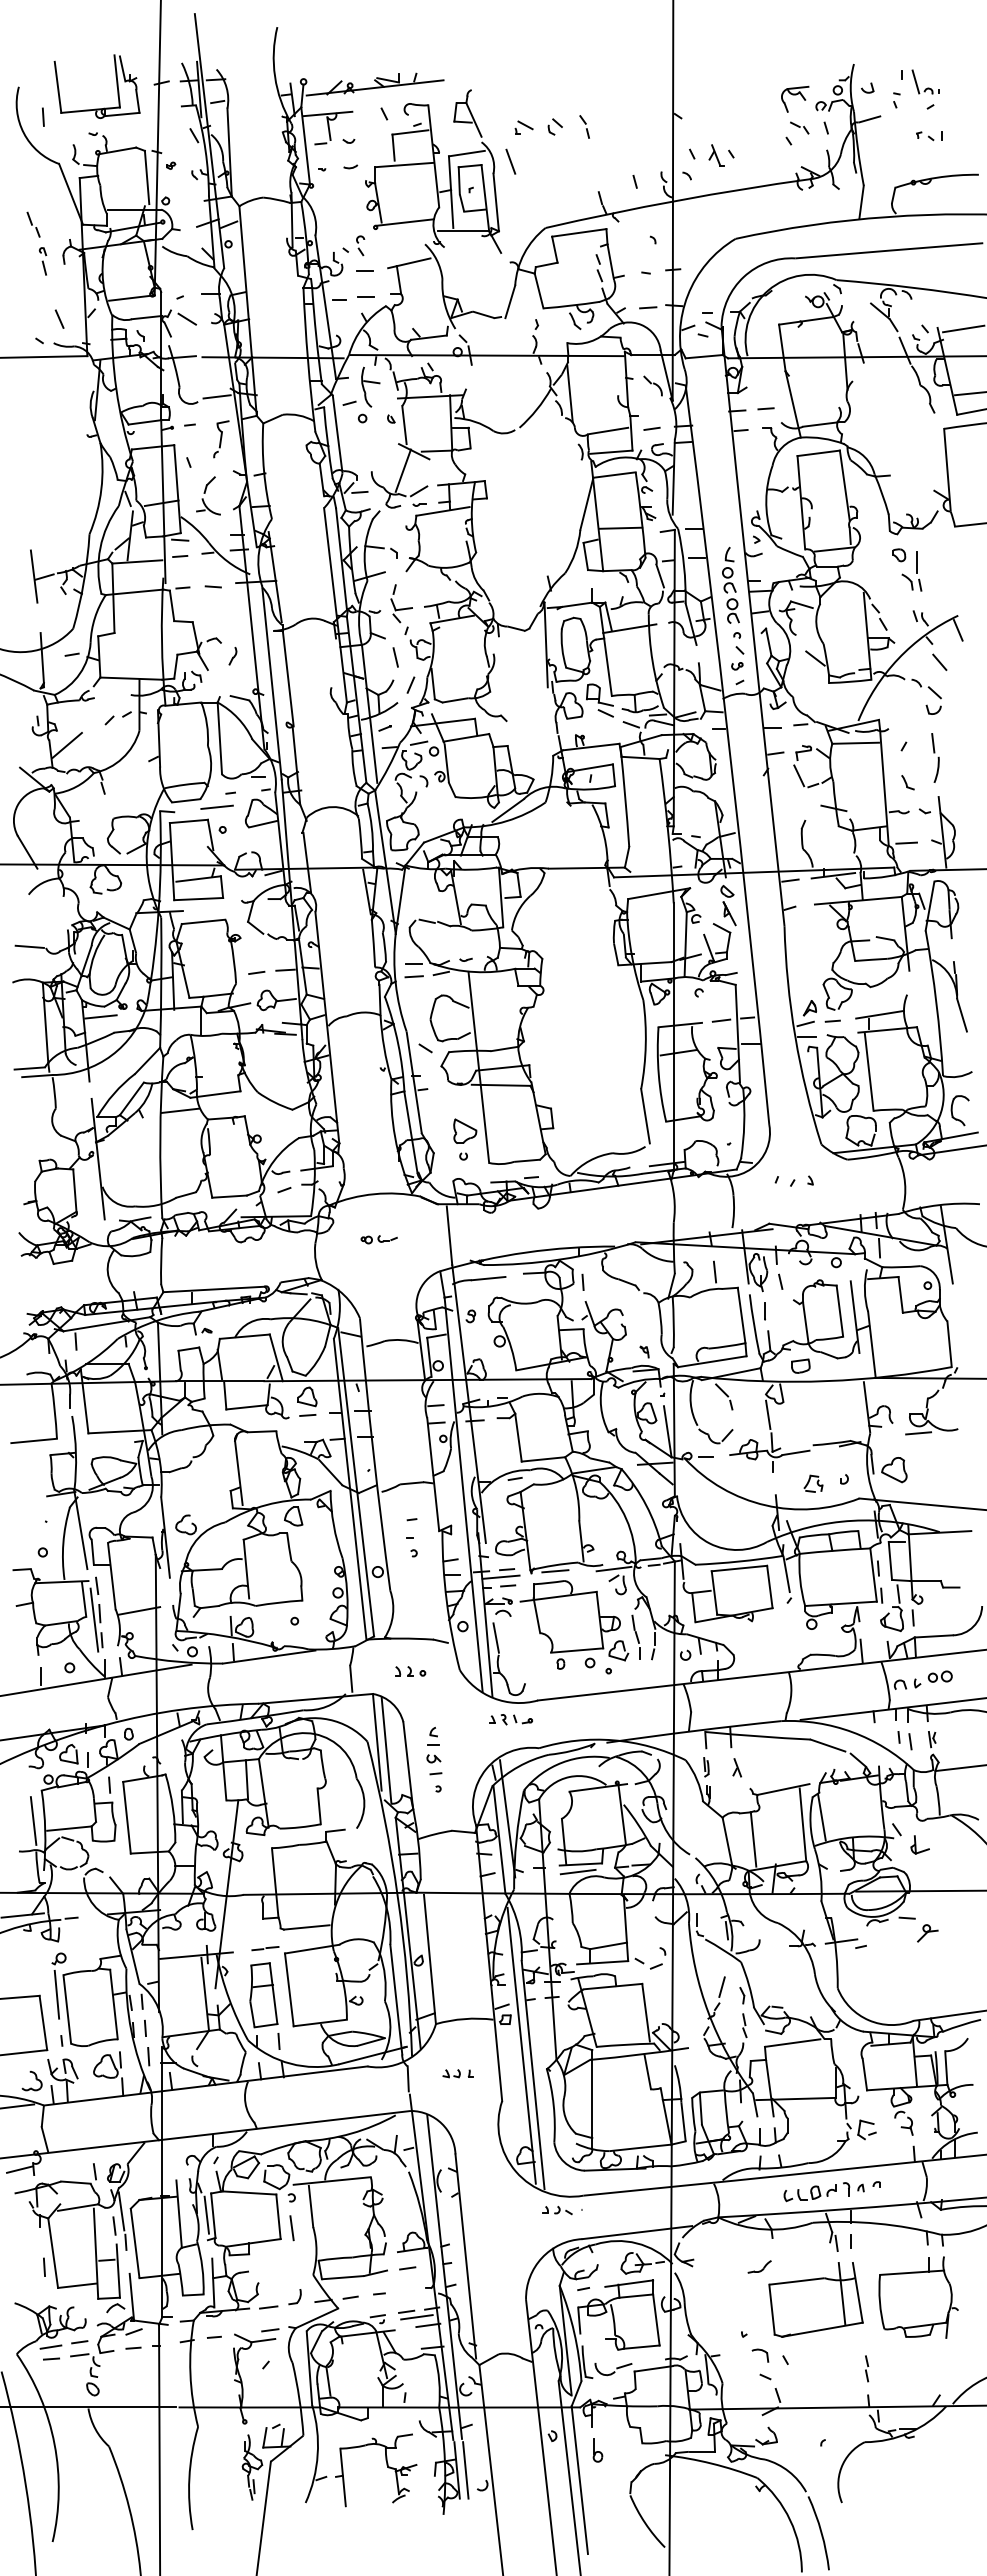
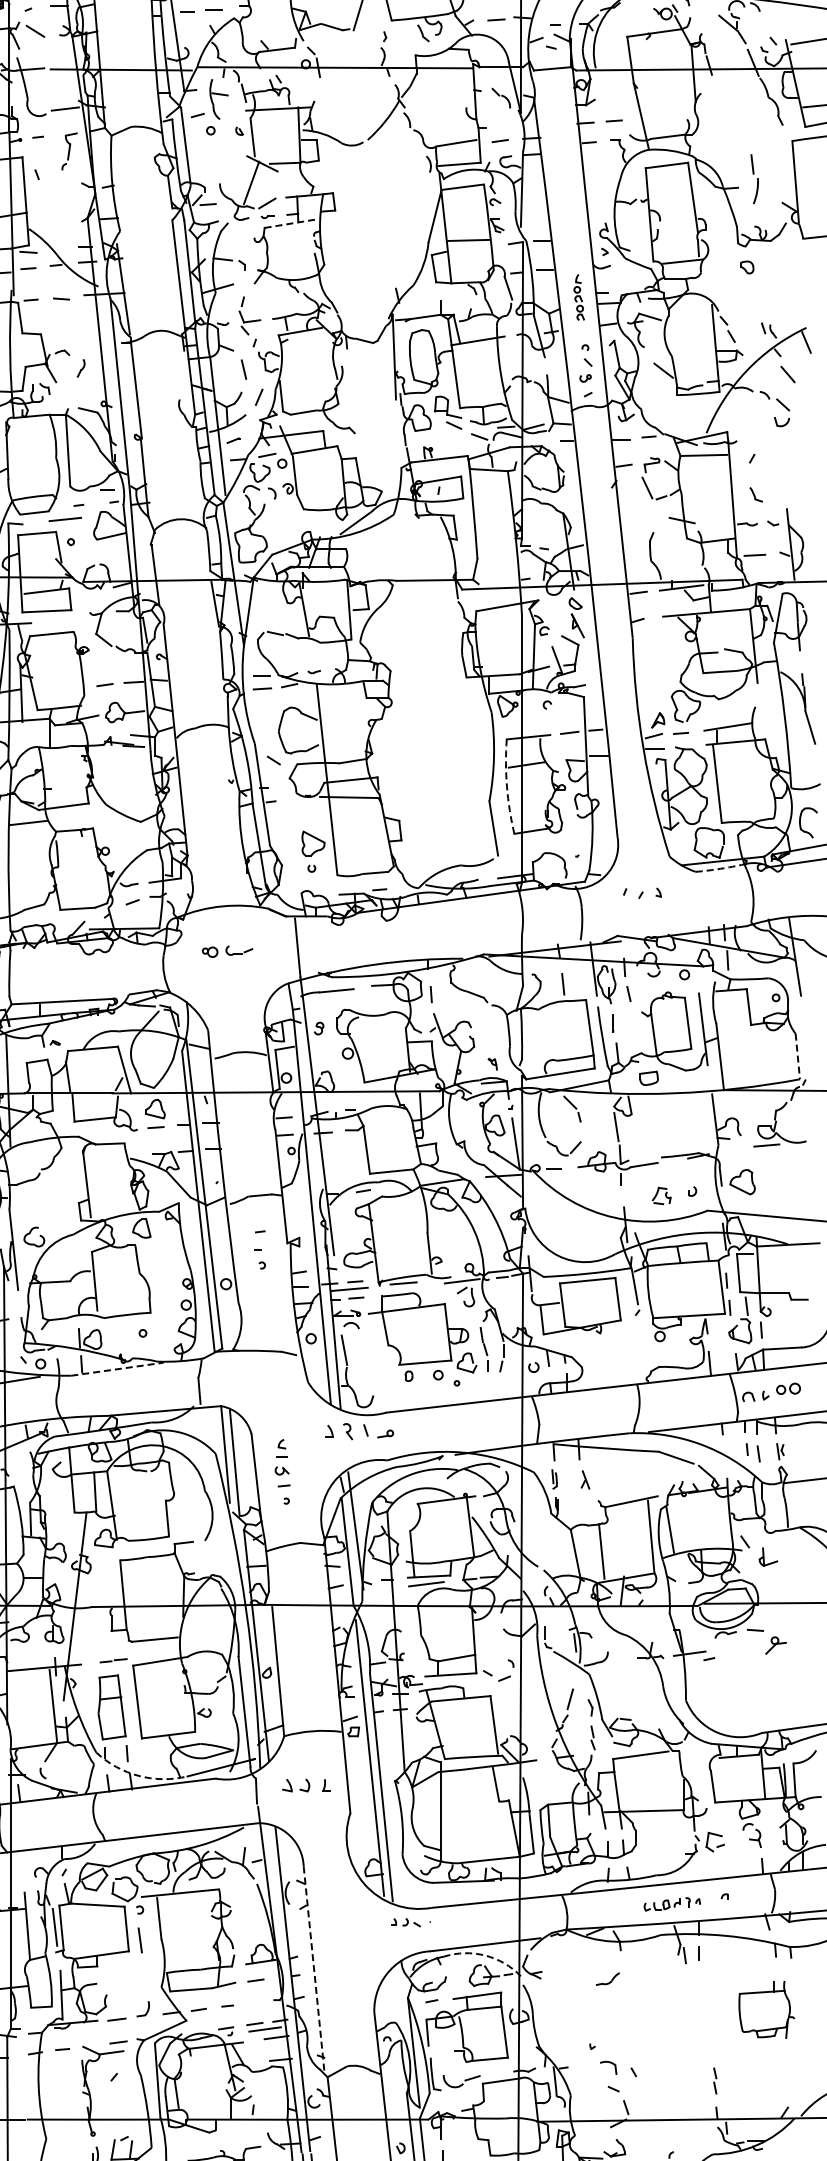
line: (569, 393) -> (417, 105), removed
part: (208, 495) -> (56, 207), removed
line: (443, 511) -> (291, 223), solid -> dashed
part: (911, 571) -> (759, 283), removed
part: (730, 584) -> (578, 296), size x0.6
part: (935, 757) -> (754, 178), moved
arc: (658, 1074) -> (506, 786), solid -> dashed
arc: (872, 1156) -> (720, 868), solid -> dashed
part: (378, 1239) -> (226, 951), size x1.4
line: (949, 1344) -> (797, 1056), solid -> dashed
line: (269, 1657) -> (117, 1369), solid -> dashed
part: (410, 1671) -> (258, 1383), removed
part: (510, 1719) -> (358, 1431), size x1.6
arc: (290, 2063) -> (138, 1775), solid -> dashed
part: (457, 2073) -> (305, 1785), size x1.6
part: (823, 2192) -> (671, 1904), size x0.7
arc: (636, 2243) -> (484, 1955), solid -> dashed
line: (465, 2256) -> (313, 1968), solid -> dashed
part: (918, 2297) -> (766, 2009), size x0.7
part: (815, 2299) -> (663, 2011), removed

